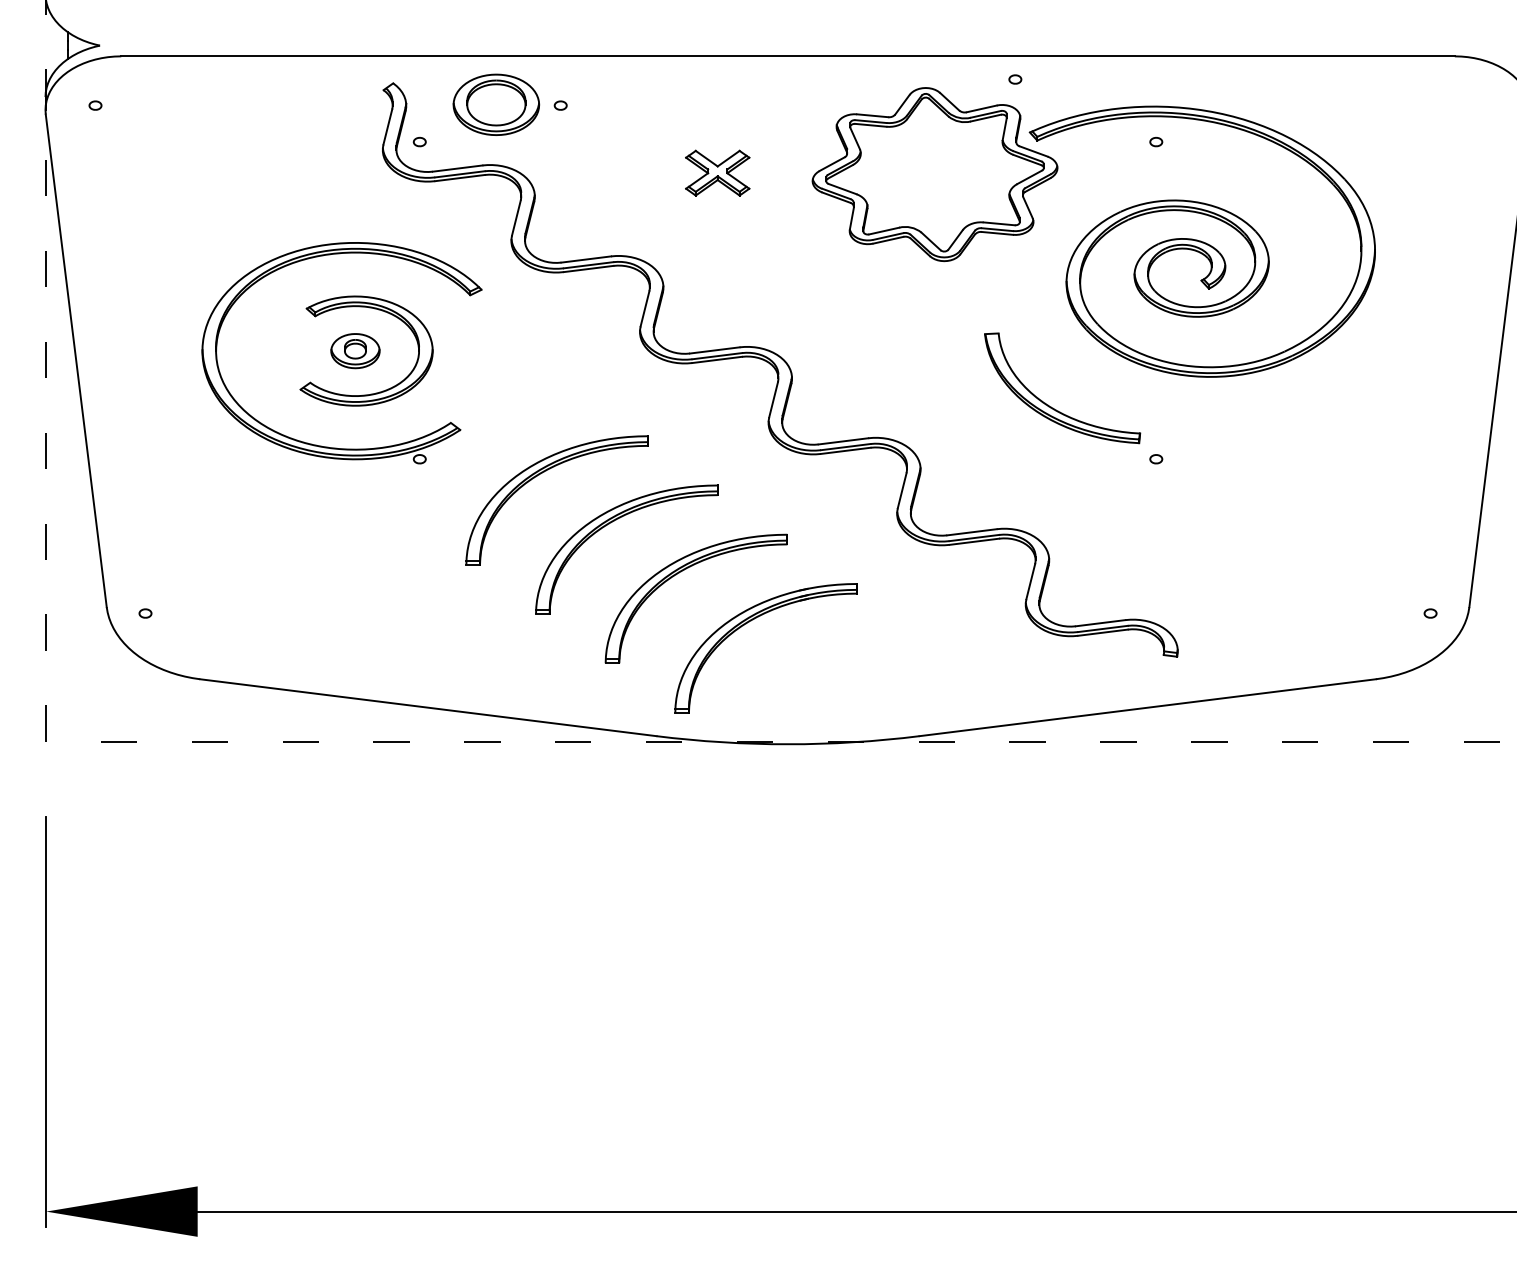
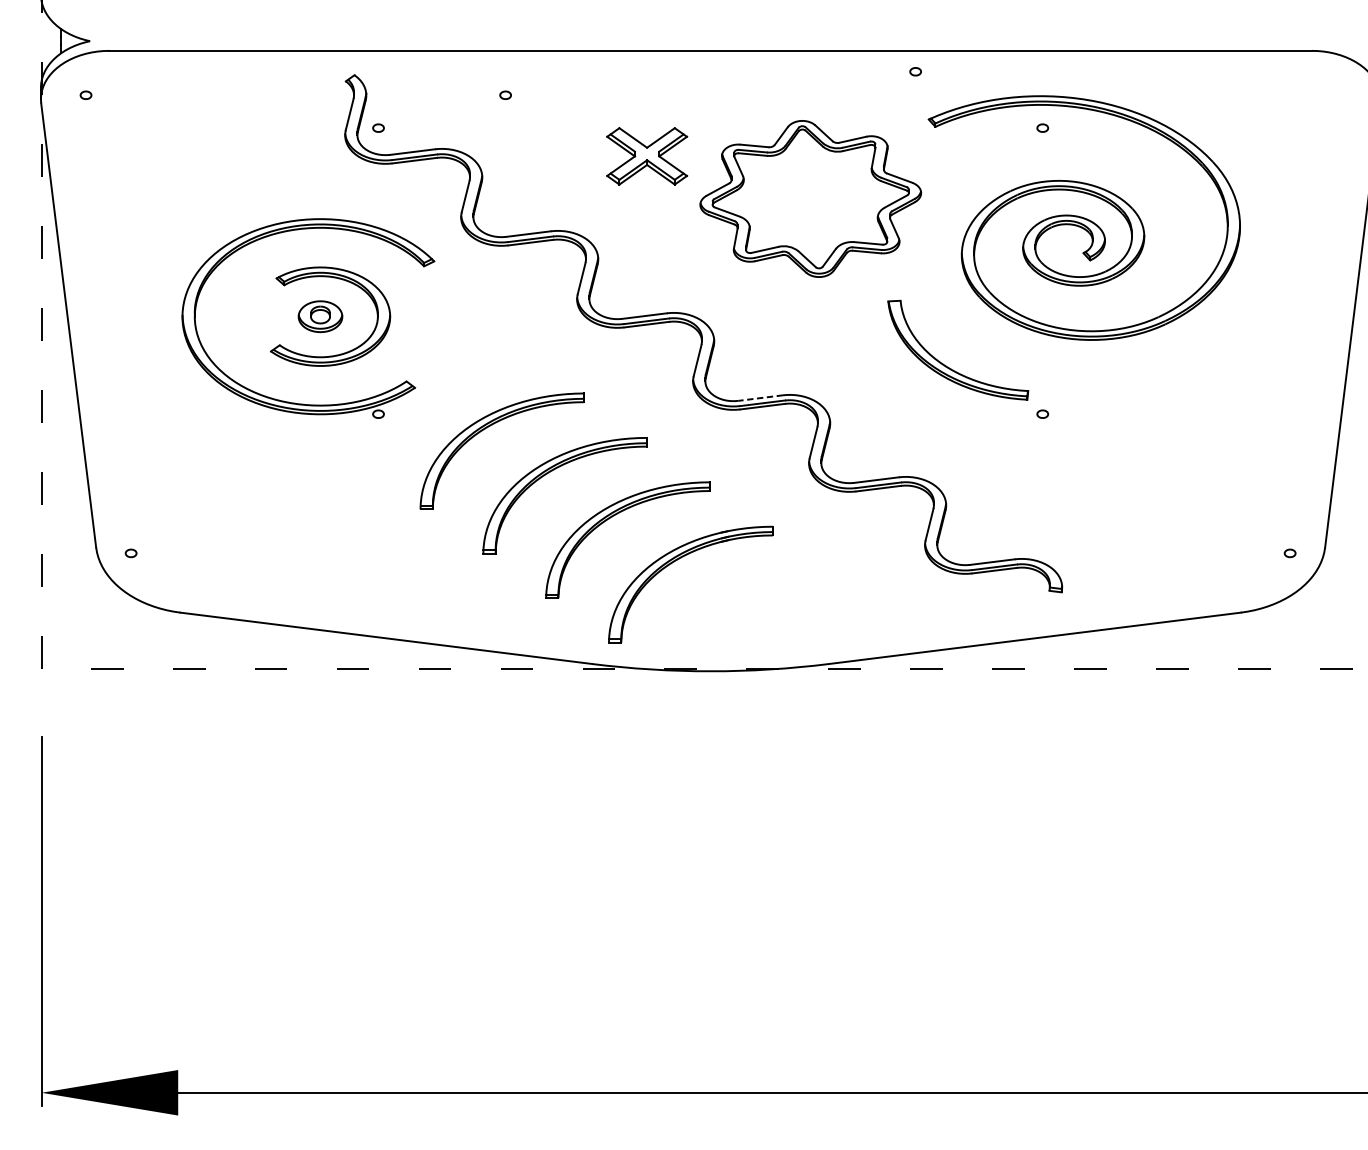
part: (496, 104) -> (447, 94), removed
part: (717, 172) -> (647, 155), size x1.4
part: (934, 174) -> (810, 198), moved
line: (843, 441) -> (760, 398), solid -> dashed

